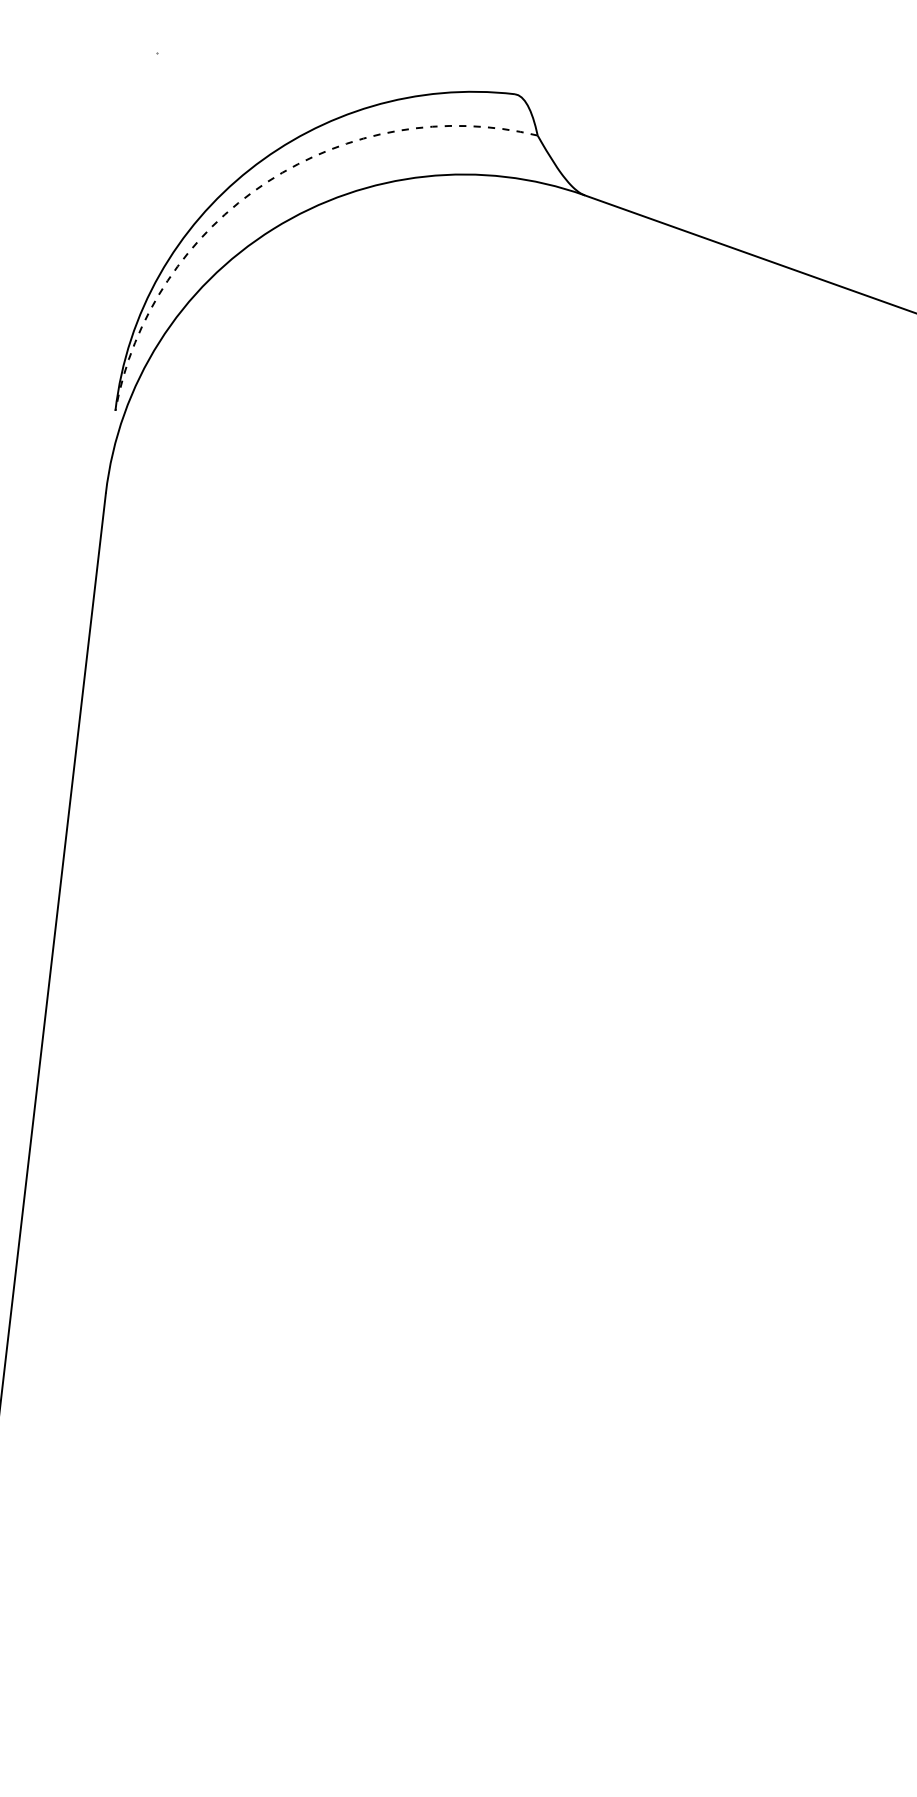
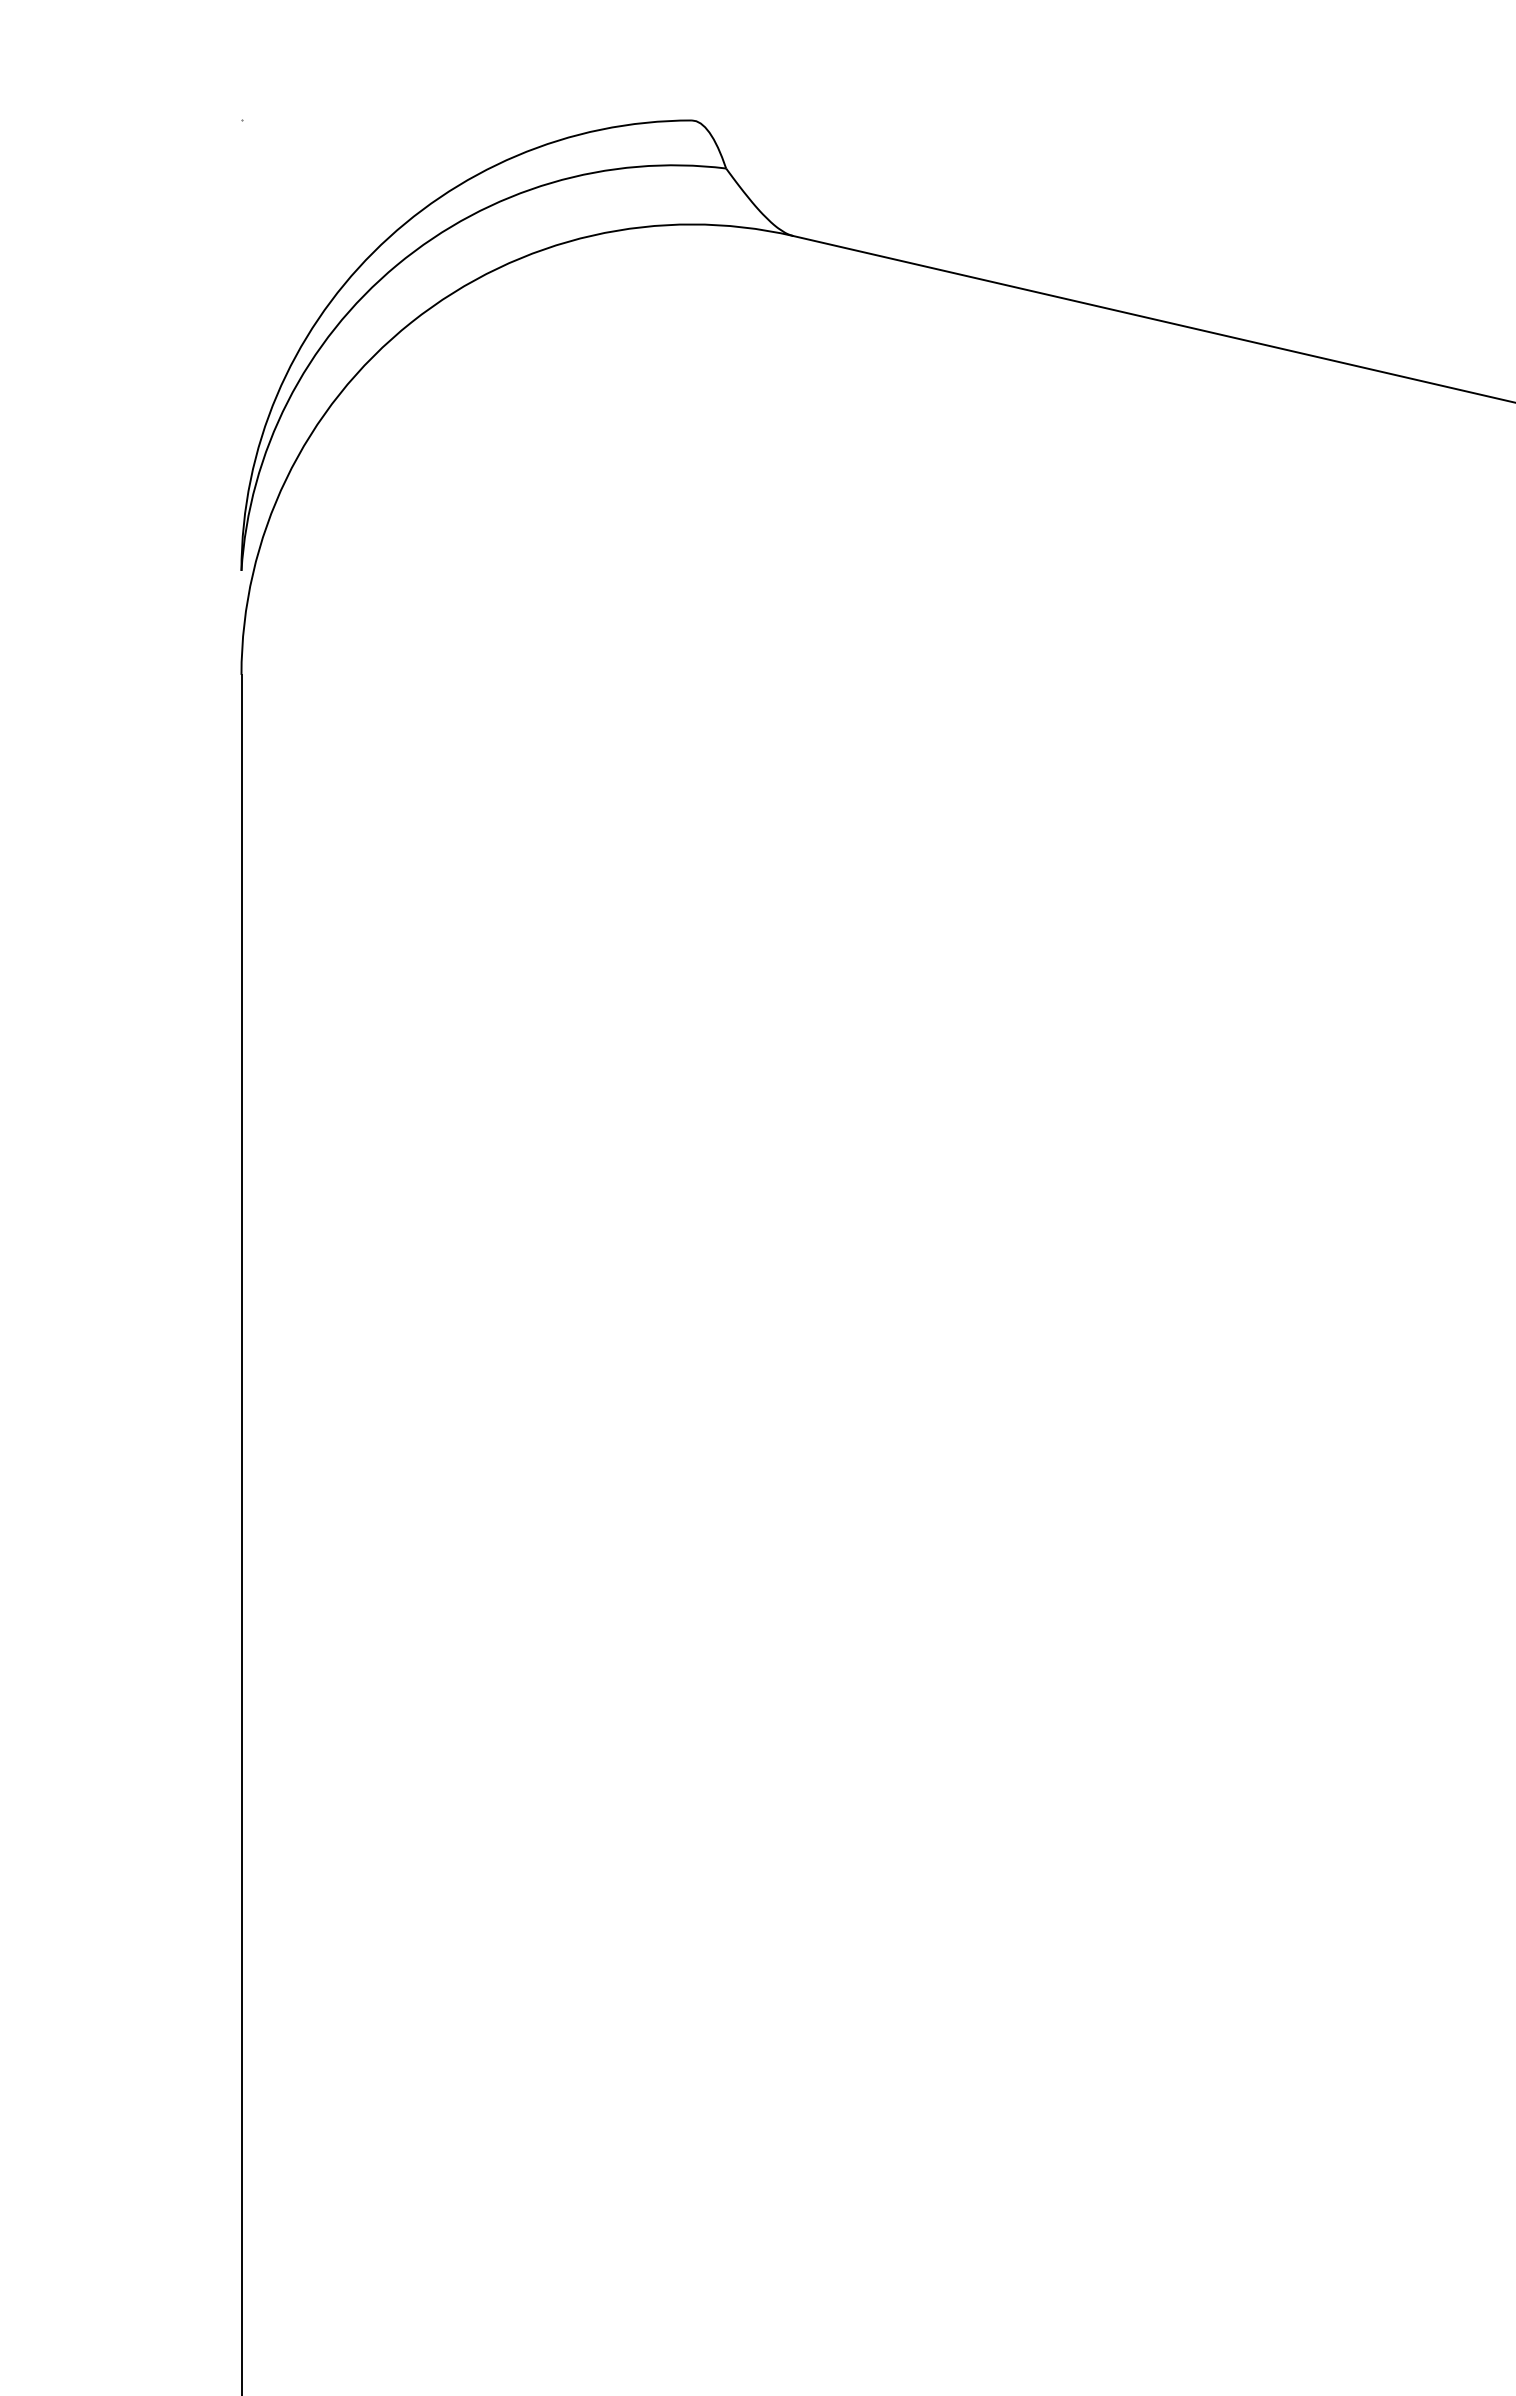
arc: (267, 182) -> (397, 265), dashed -> solid

